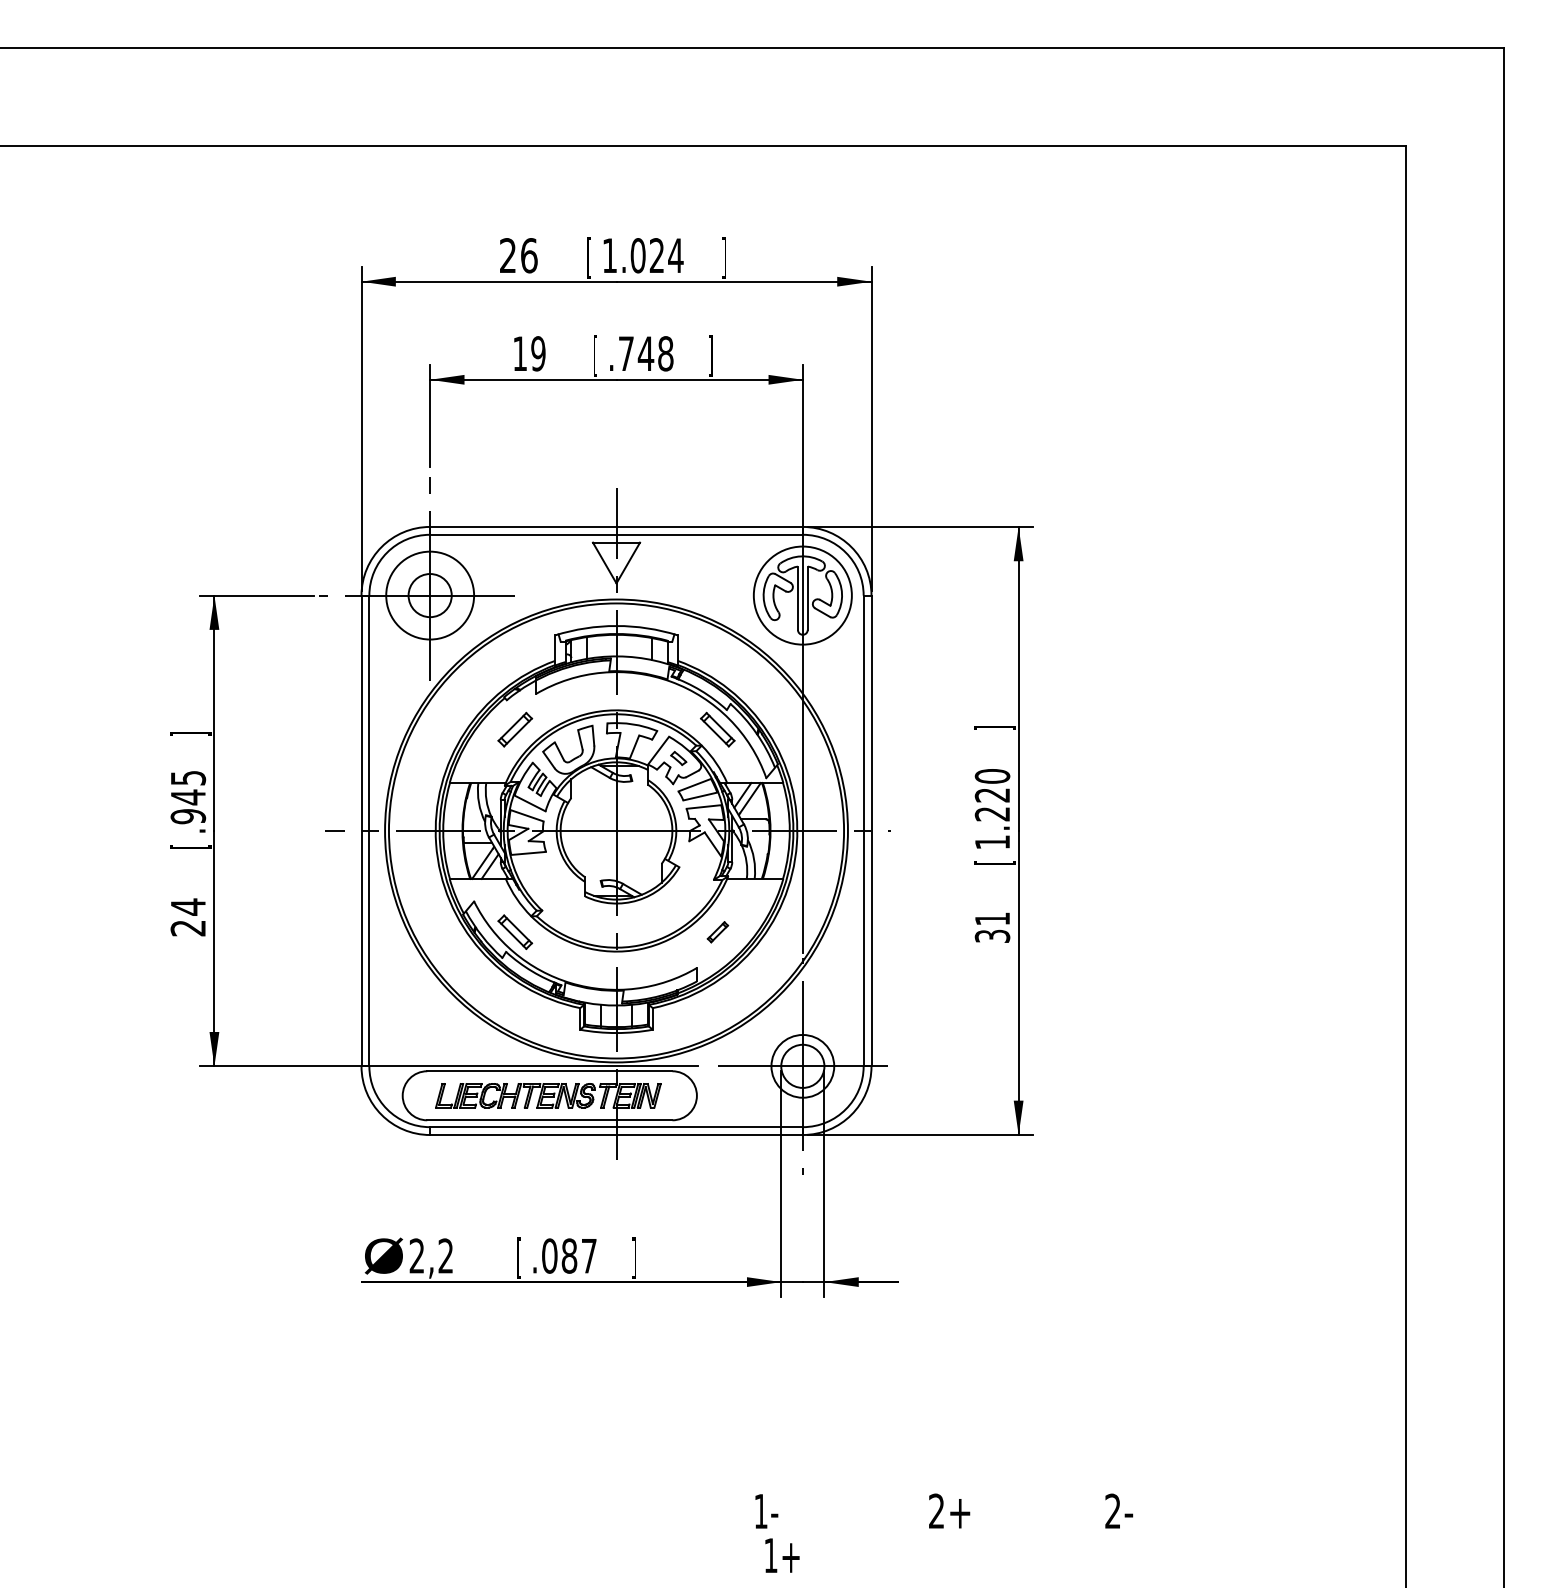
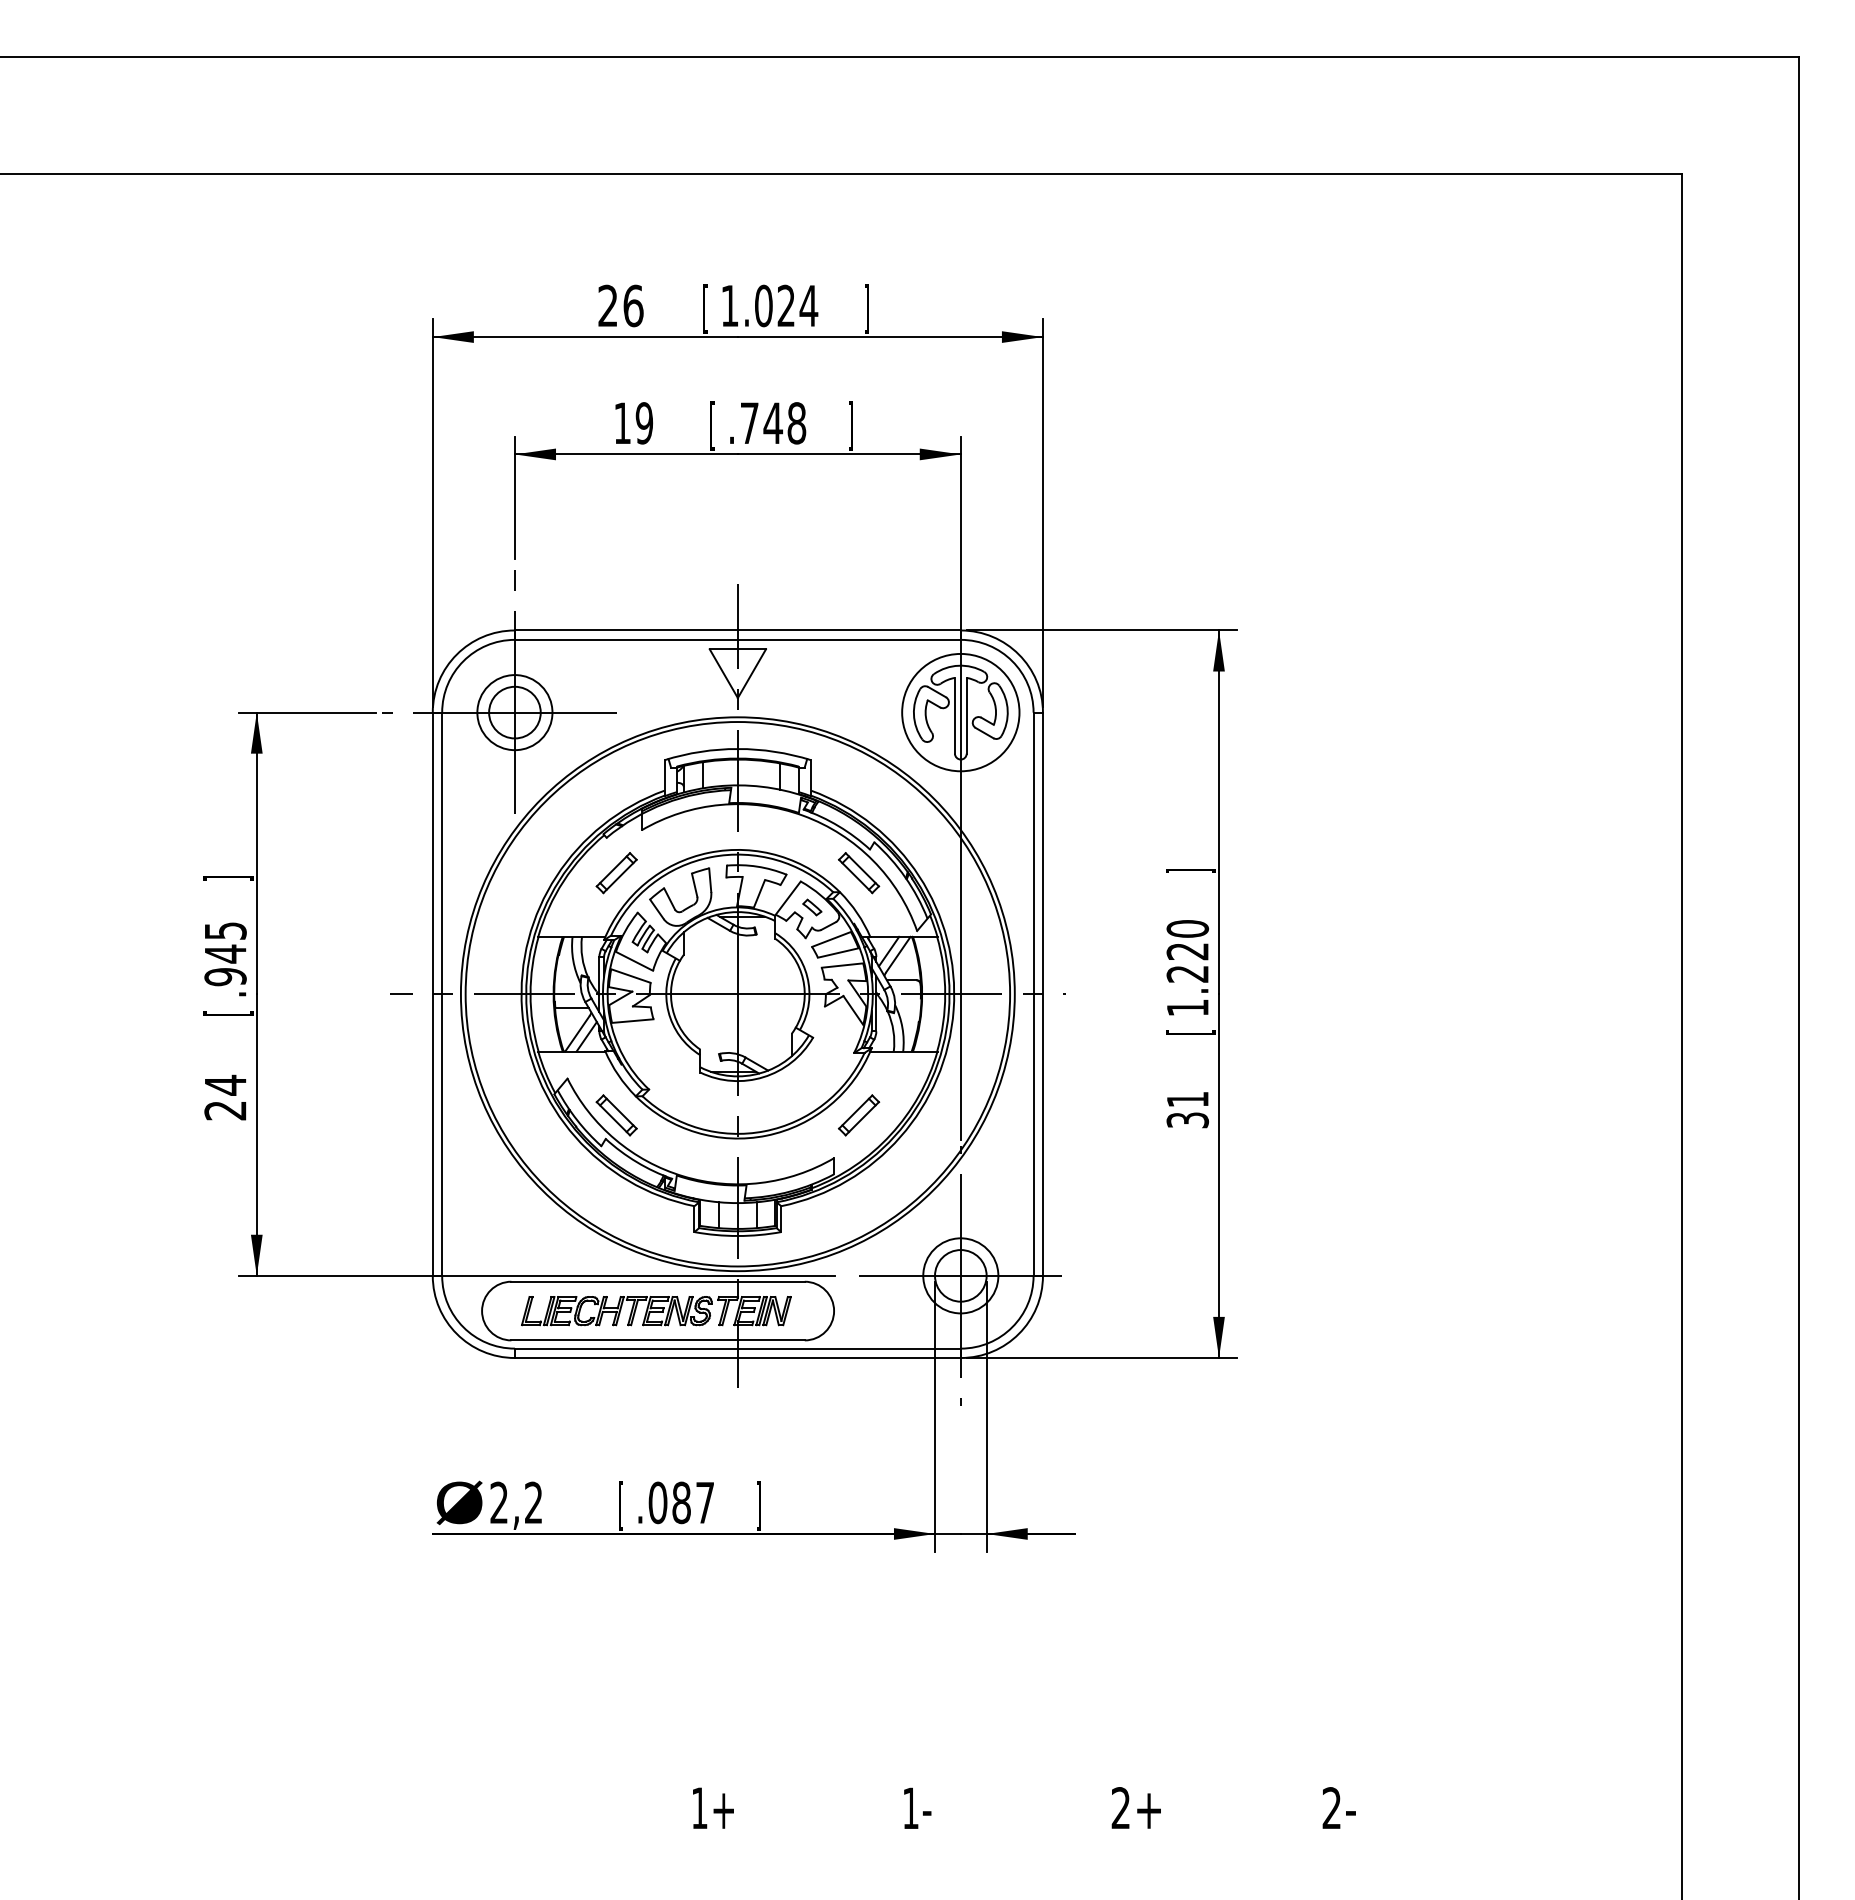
circle: (429, 595) -> (514, 712), size x0.71
part: (718, 932) -> (859, 1115), size x1.67
text: (782, 1554) -> (713, 1807), moved

